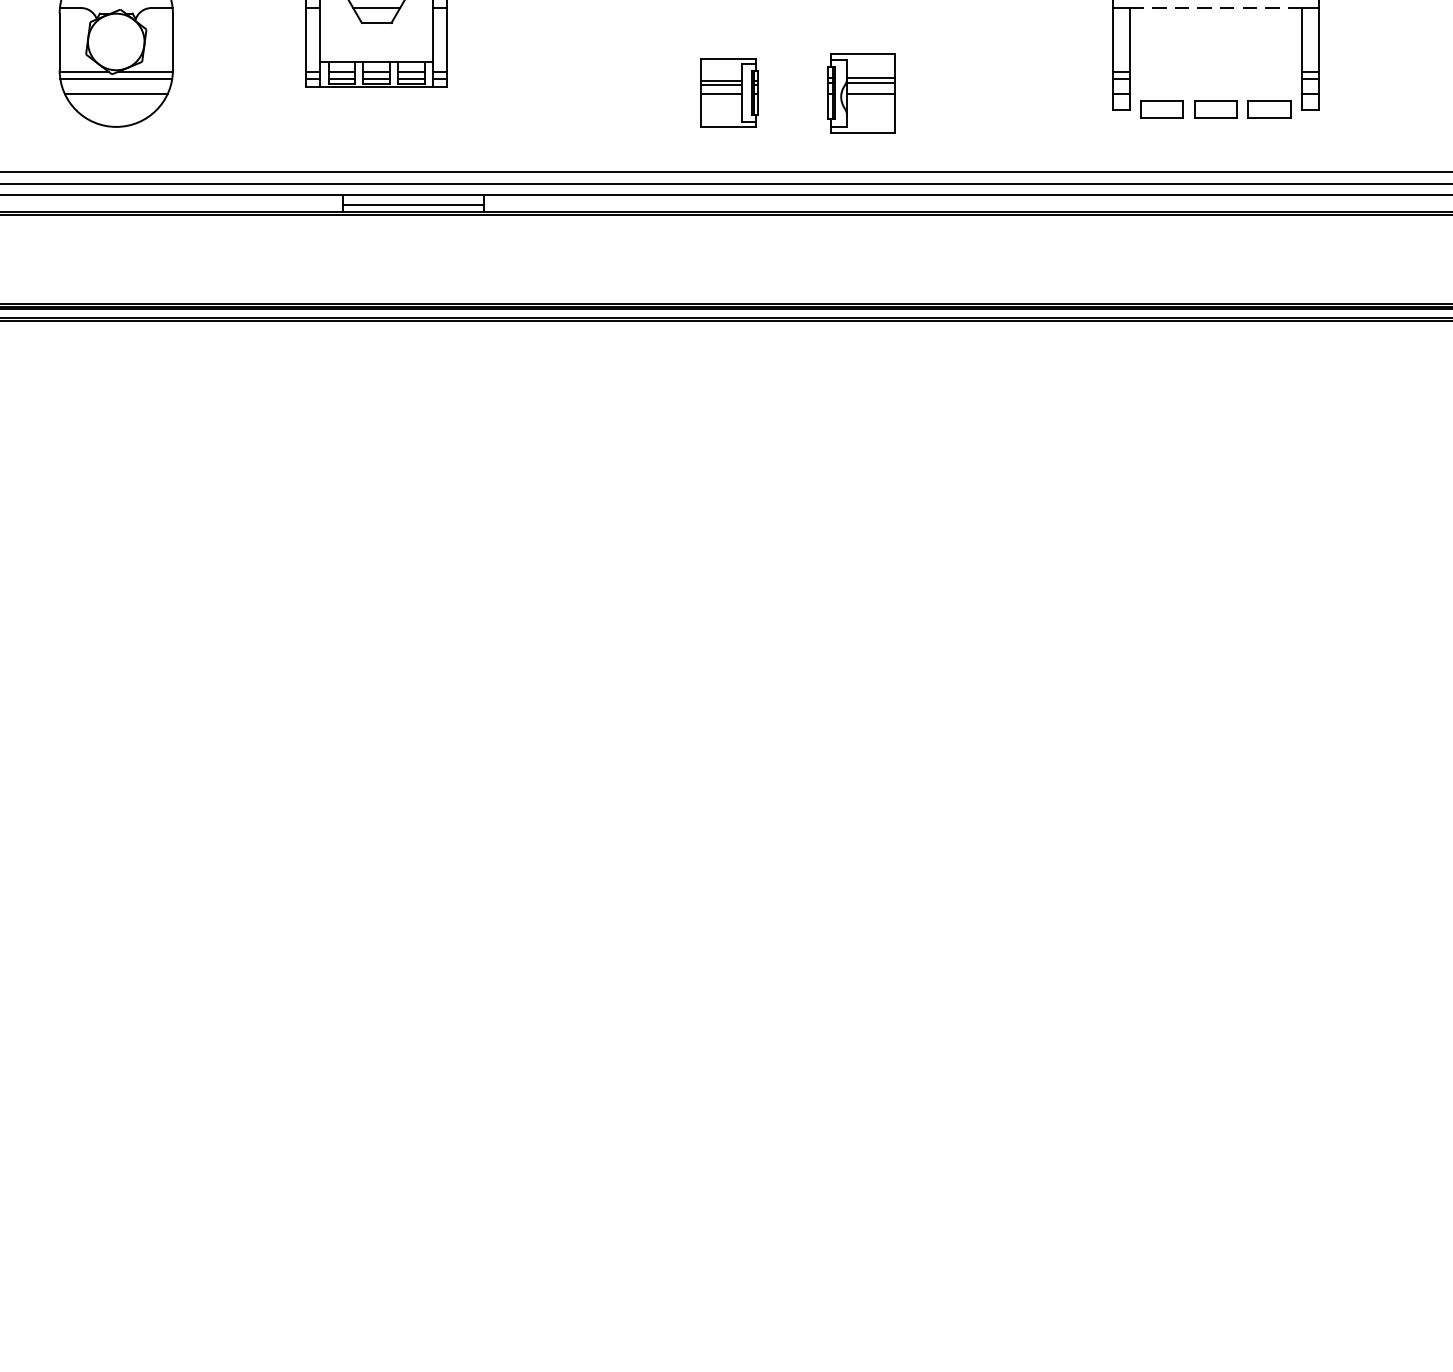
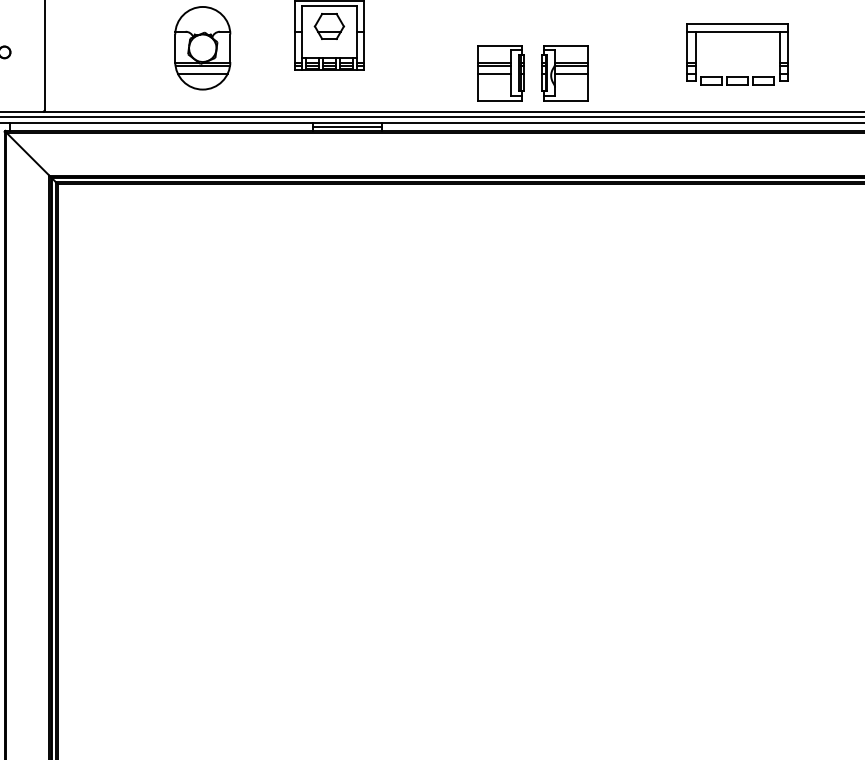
line: (1215, 7) -> (737, 31), dashed -> solid
part: (728, 93) -> (500, 73), size x1.67
part: (860, 93) -> (564, 73), size x1.43

